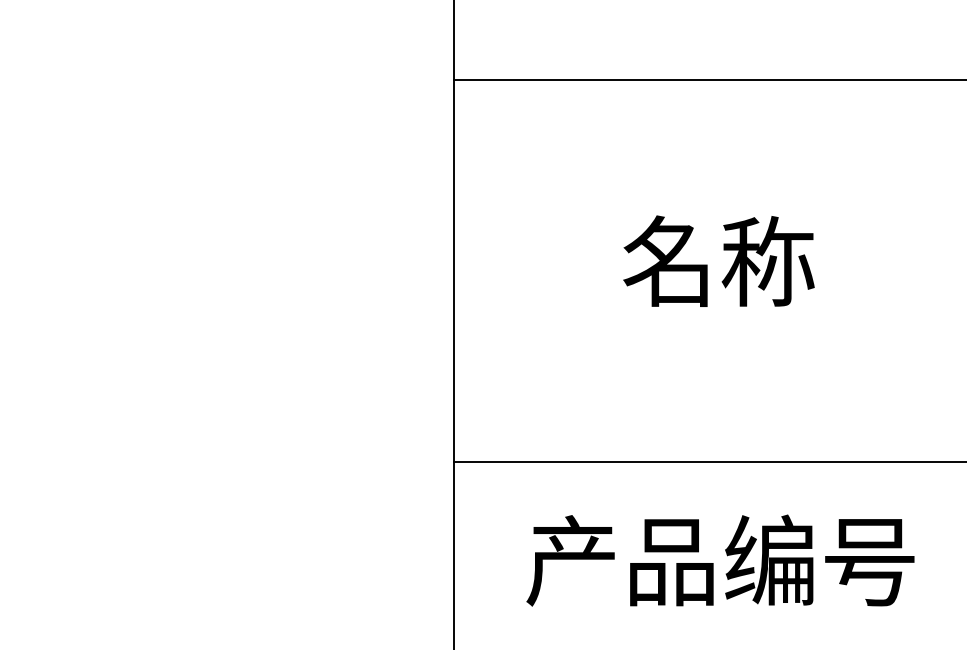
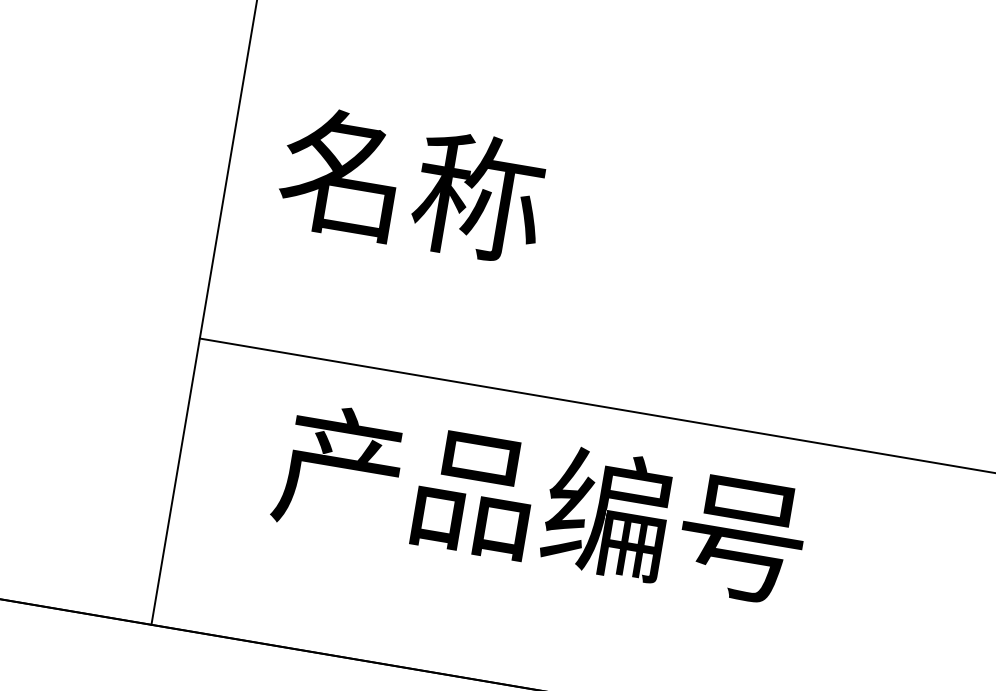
text: (718, 260) -> (412, 184), moved
text: (720, 560) -> (541, 502), moved

